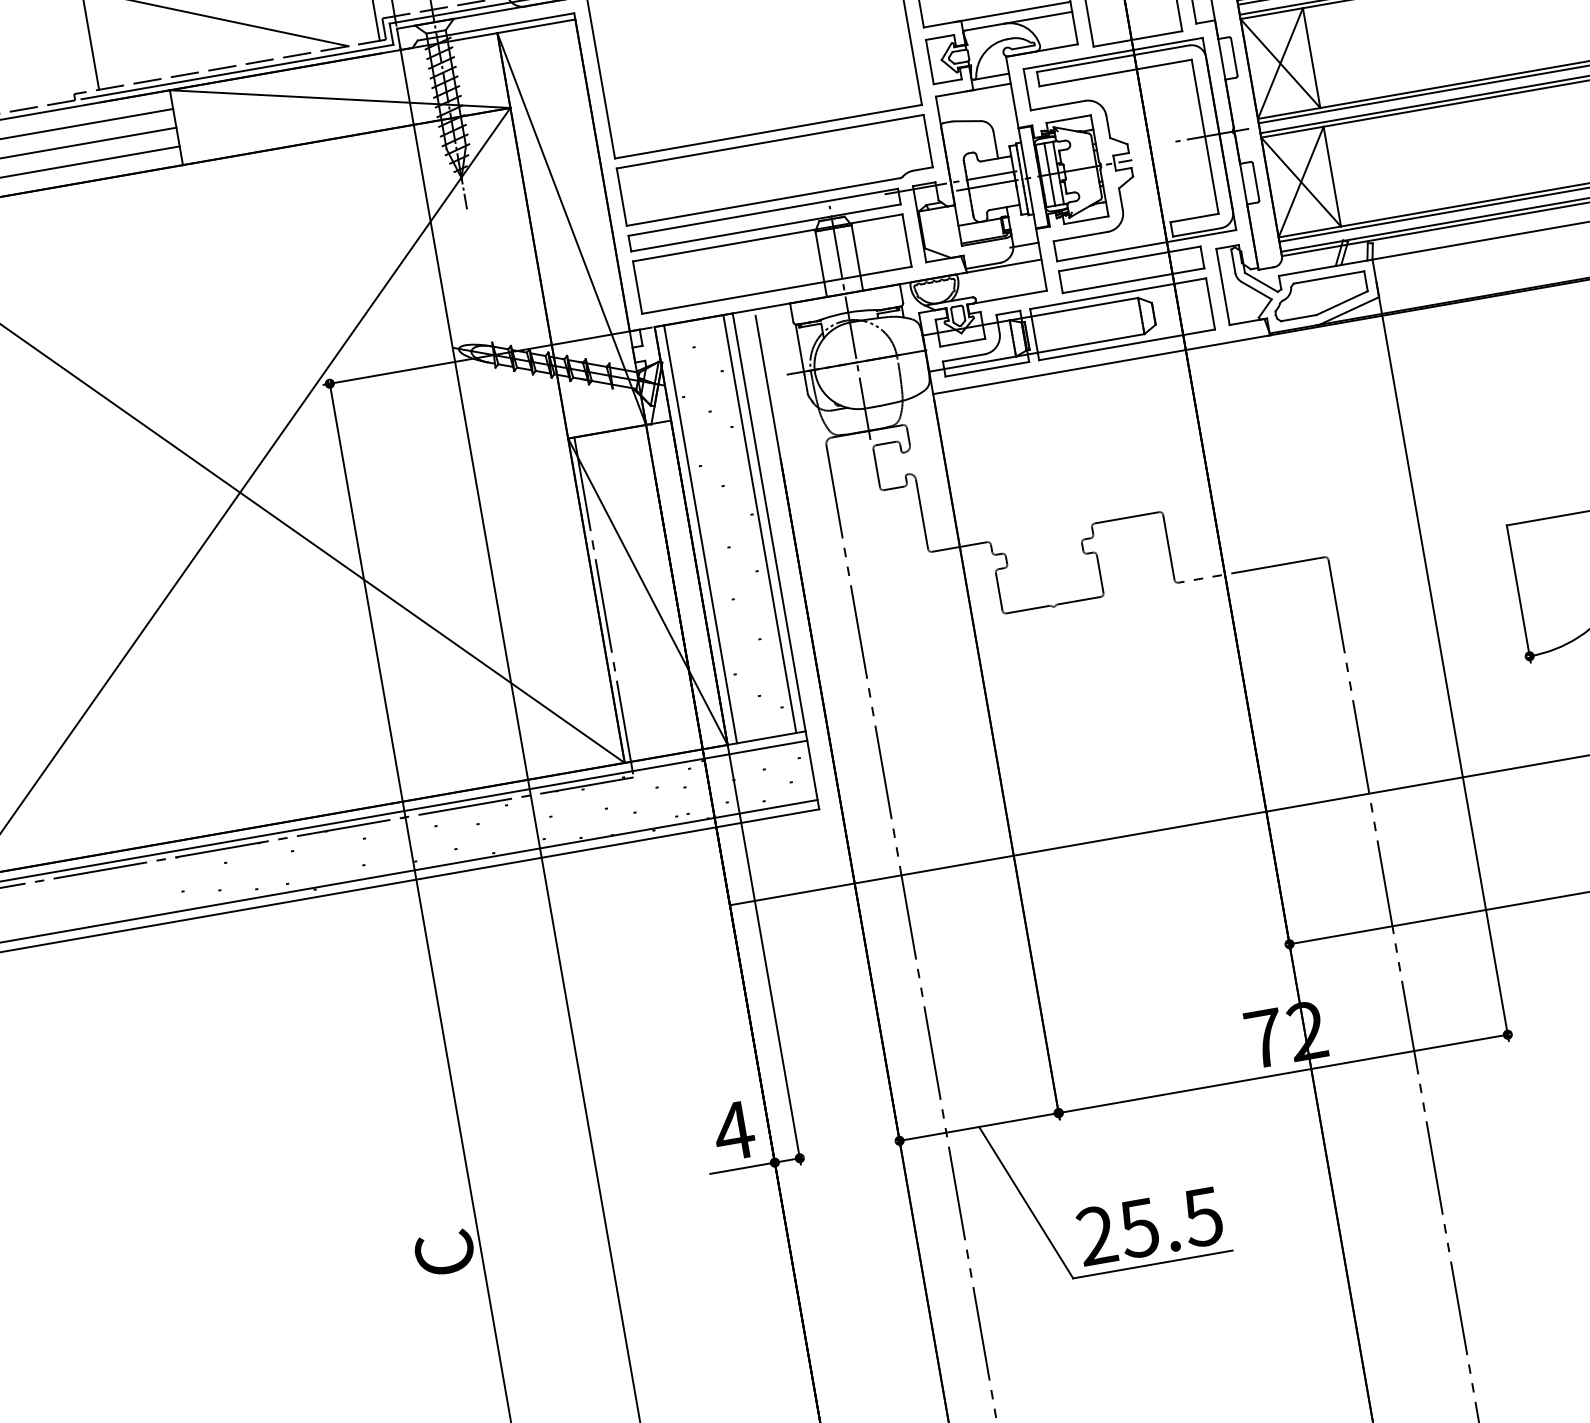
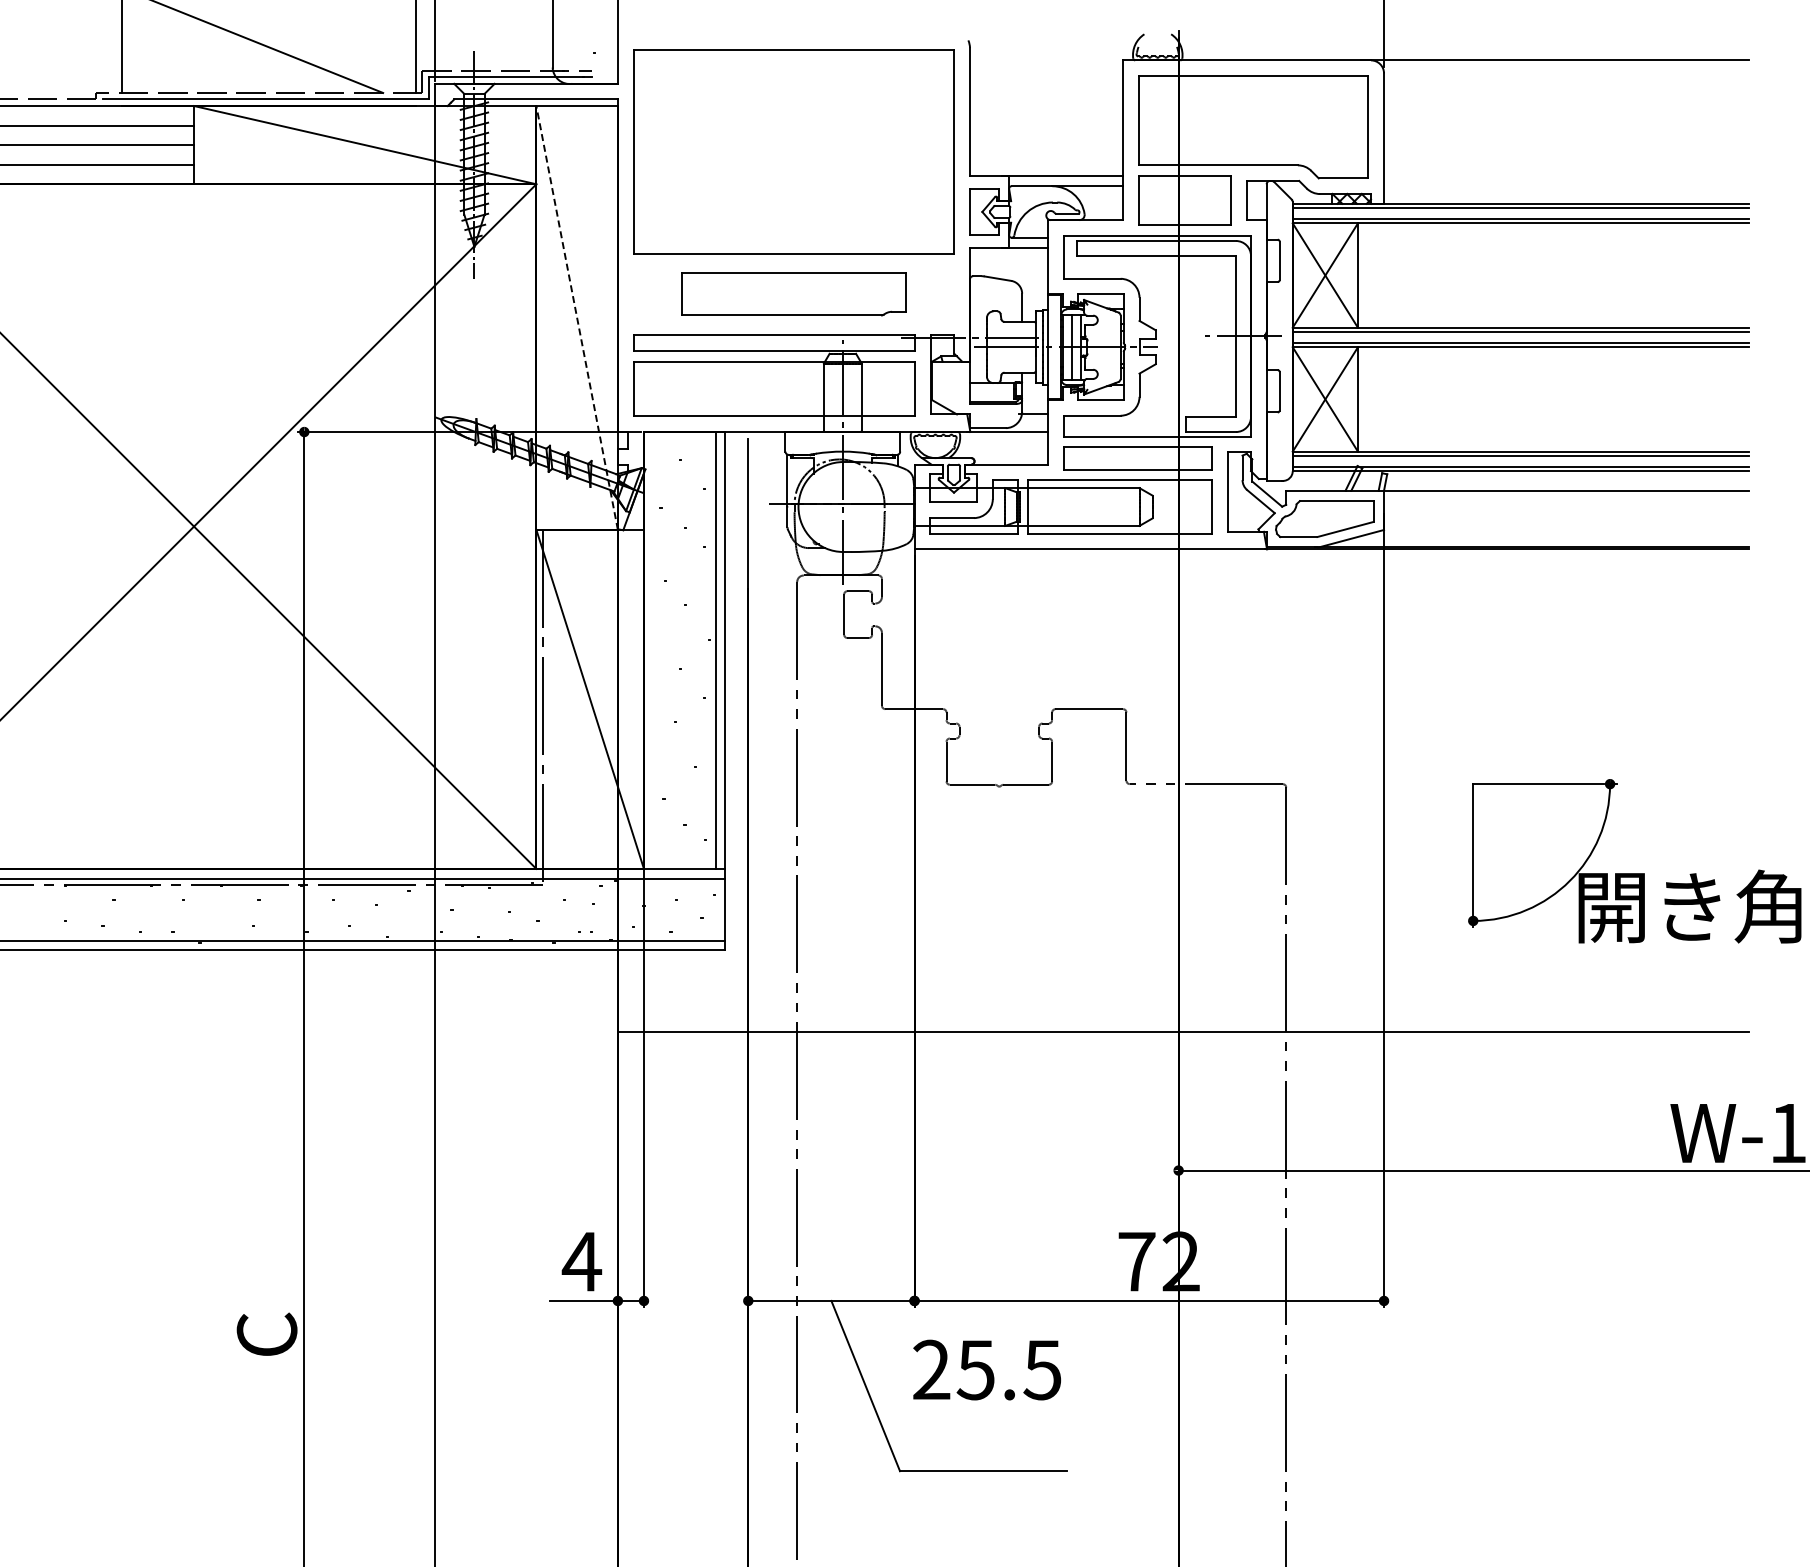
part: (774, 170) -> (793, 294), size x0.7
line: (572, 228) -> (577, 317), solid -> dashed
line: (700, 534) -> (653, 650), removed
text: (1149, 1225) -> (986, 1369), moved

